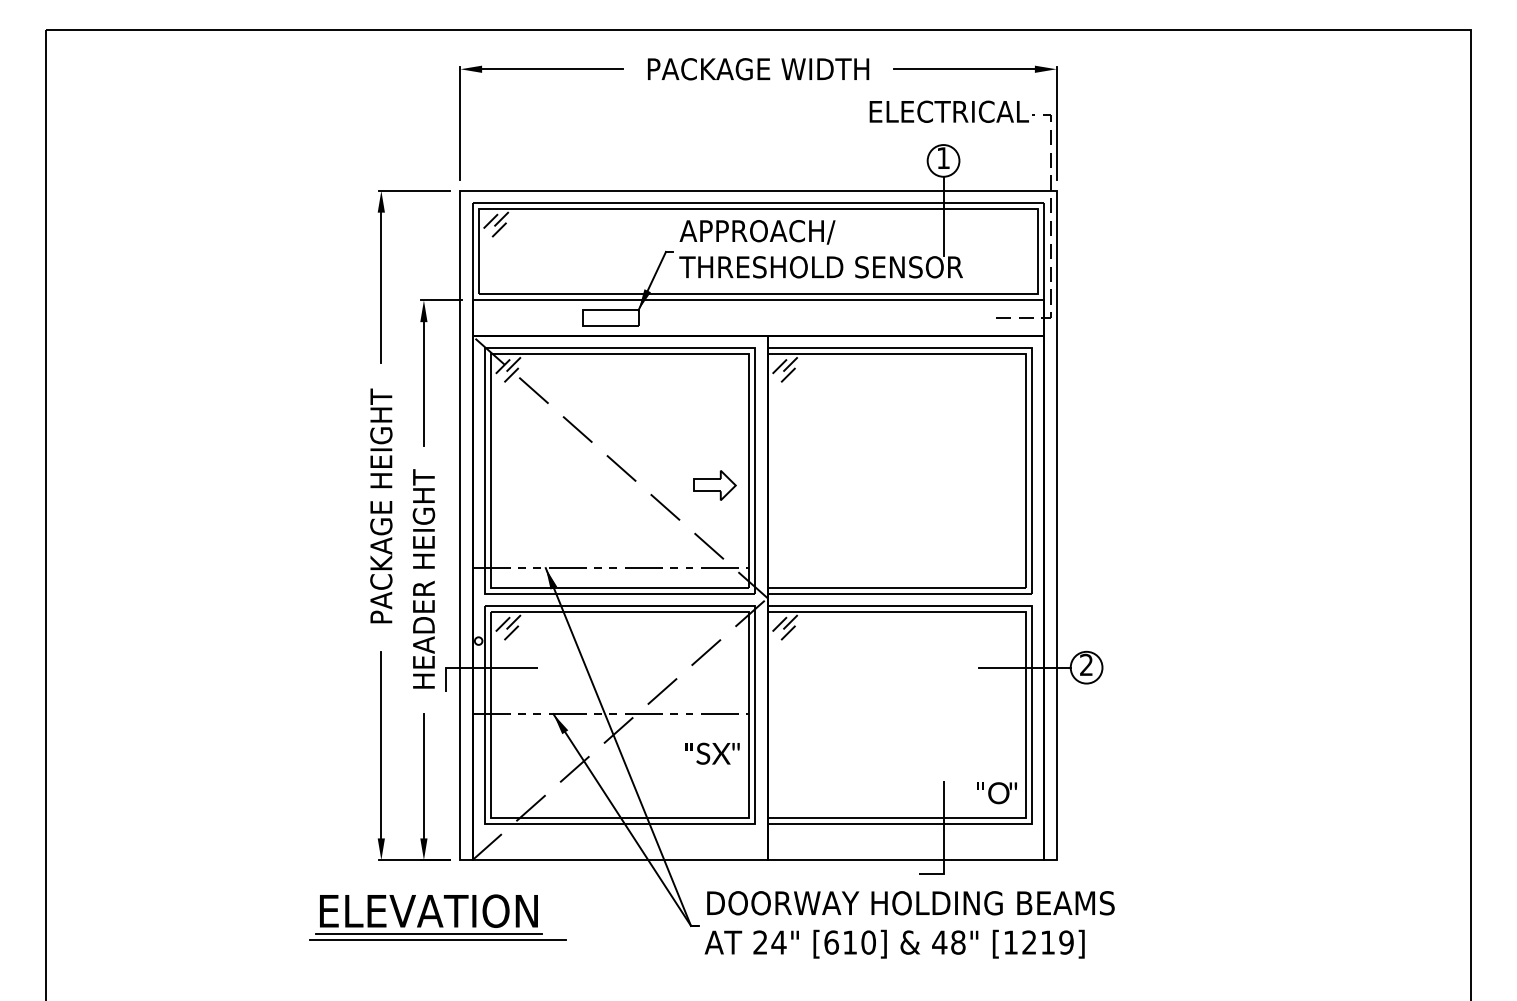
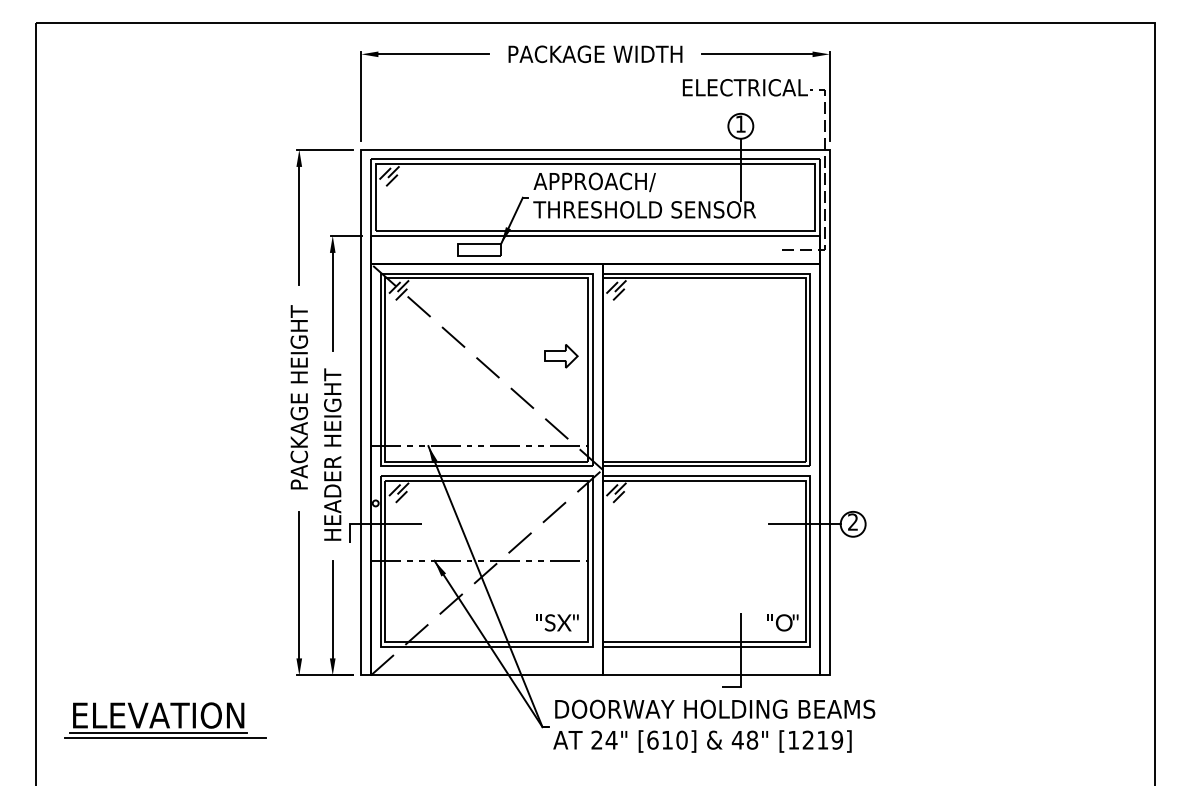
part: (715, 485) -> (561, 356), moved
text: (712, 753) -> (557, 622), moved
part: (437, 917) -> (165, 720), moved

